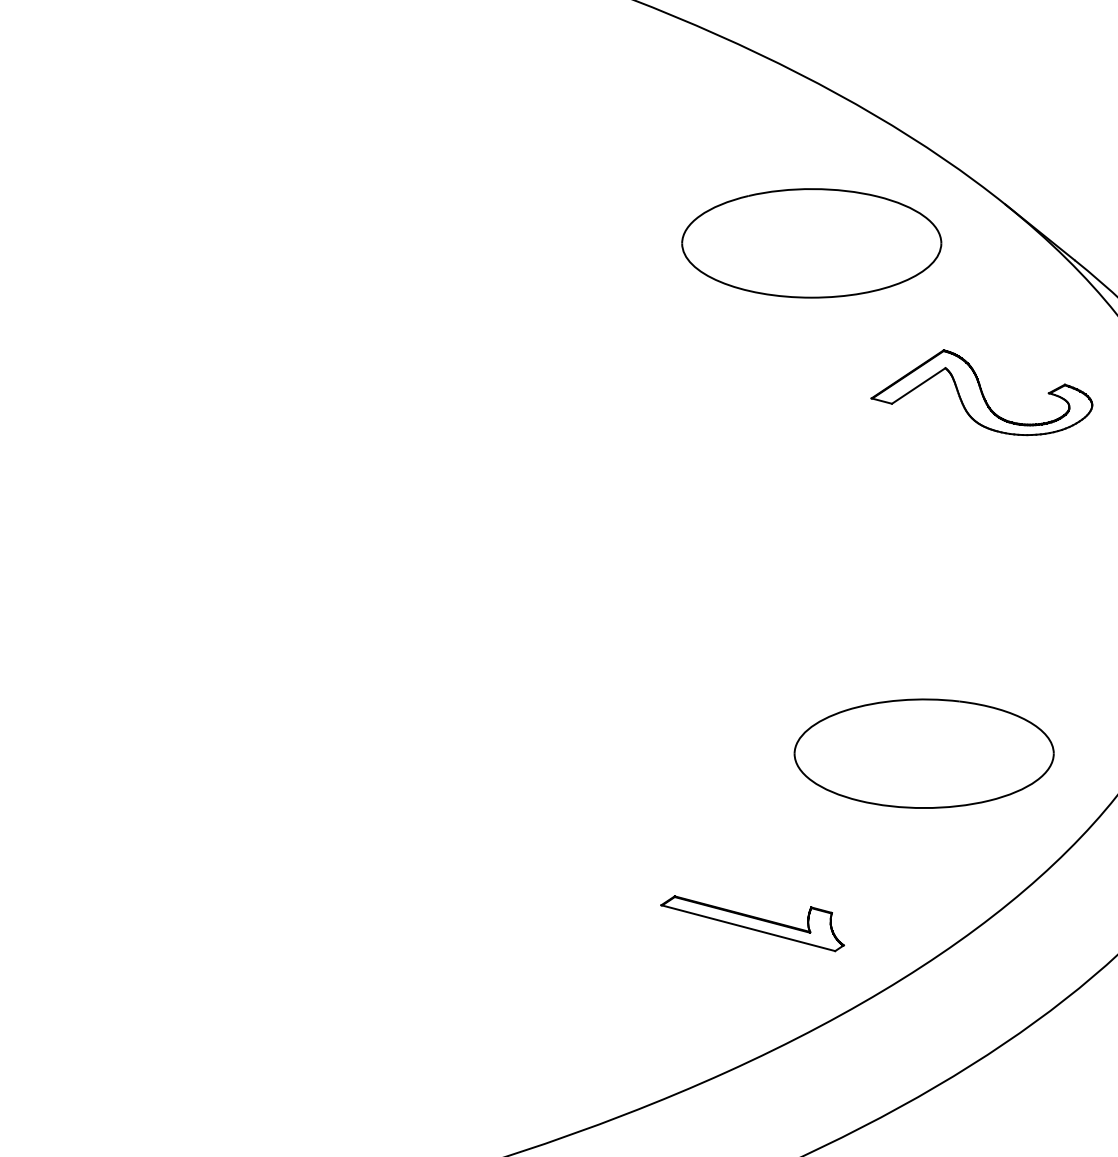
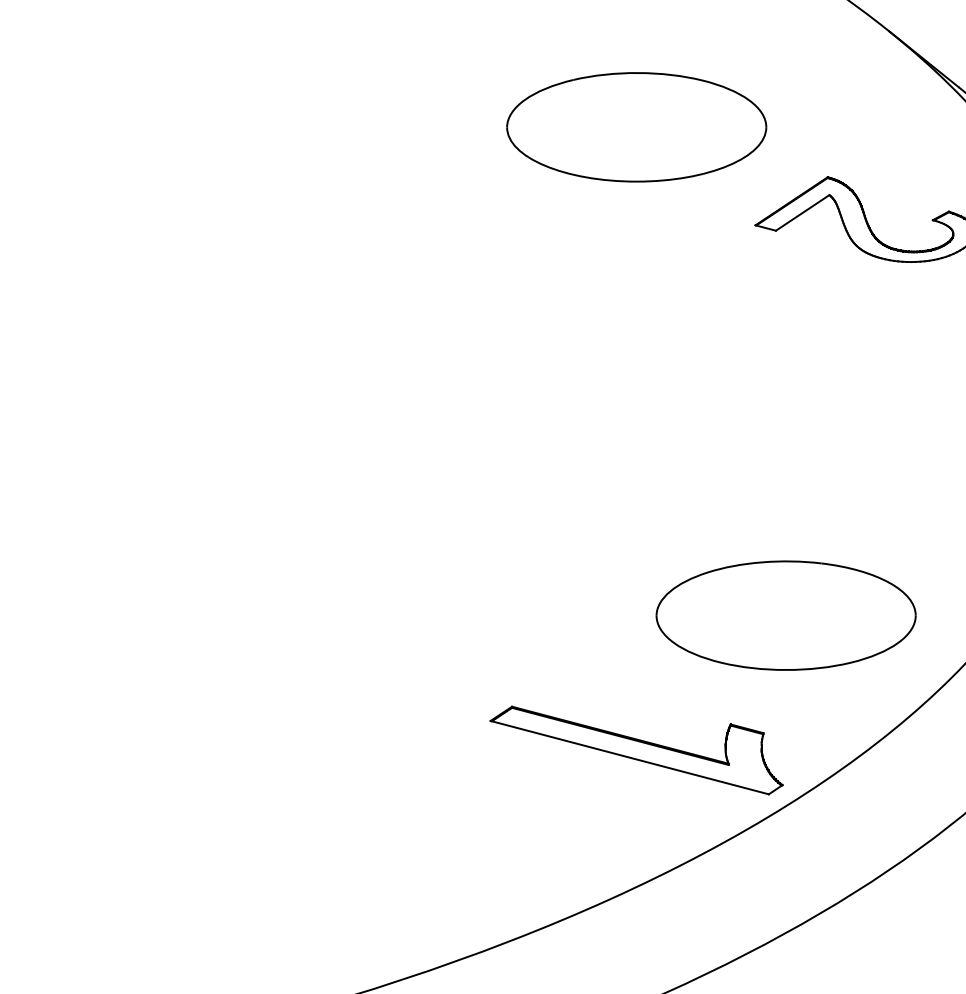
part: (811, 243) -> (636, 127), moved
part: (923, 753) -> (785, 615), moved
part: (752, 923) -> (636, 750), size x1.6

